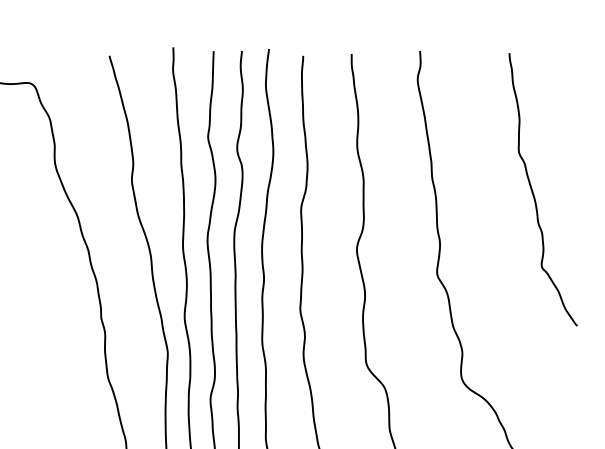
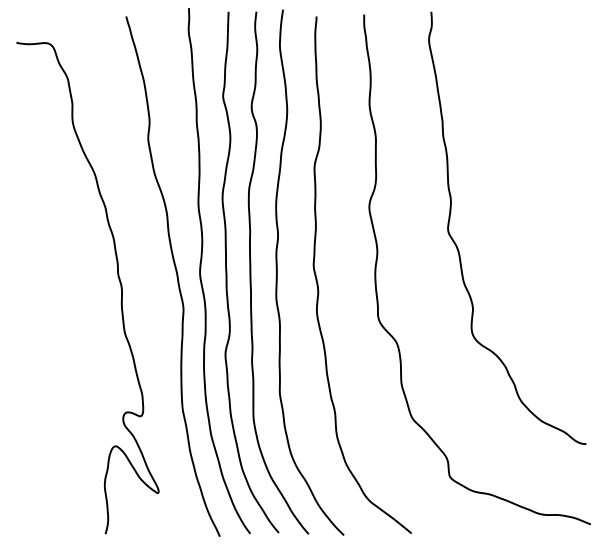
curve: (534, 193) -> (543, 151), removed

